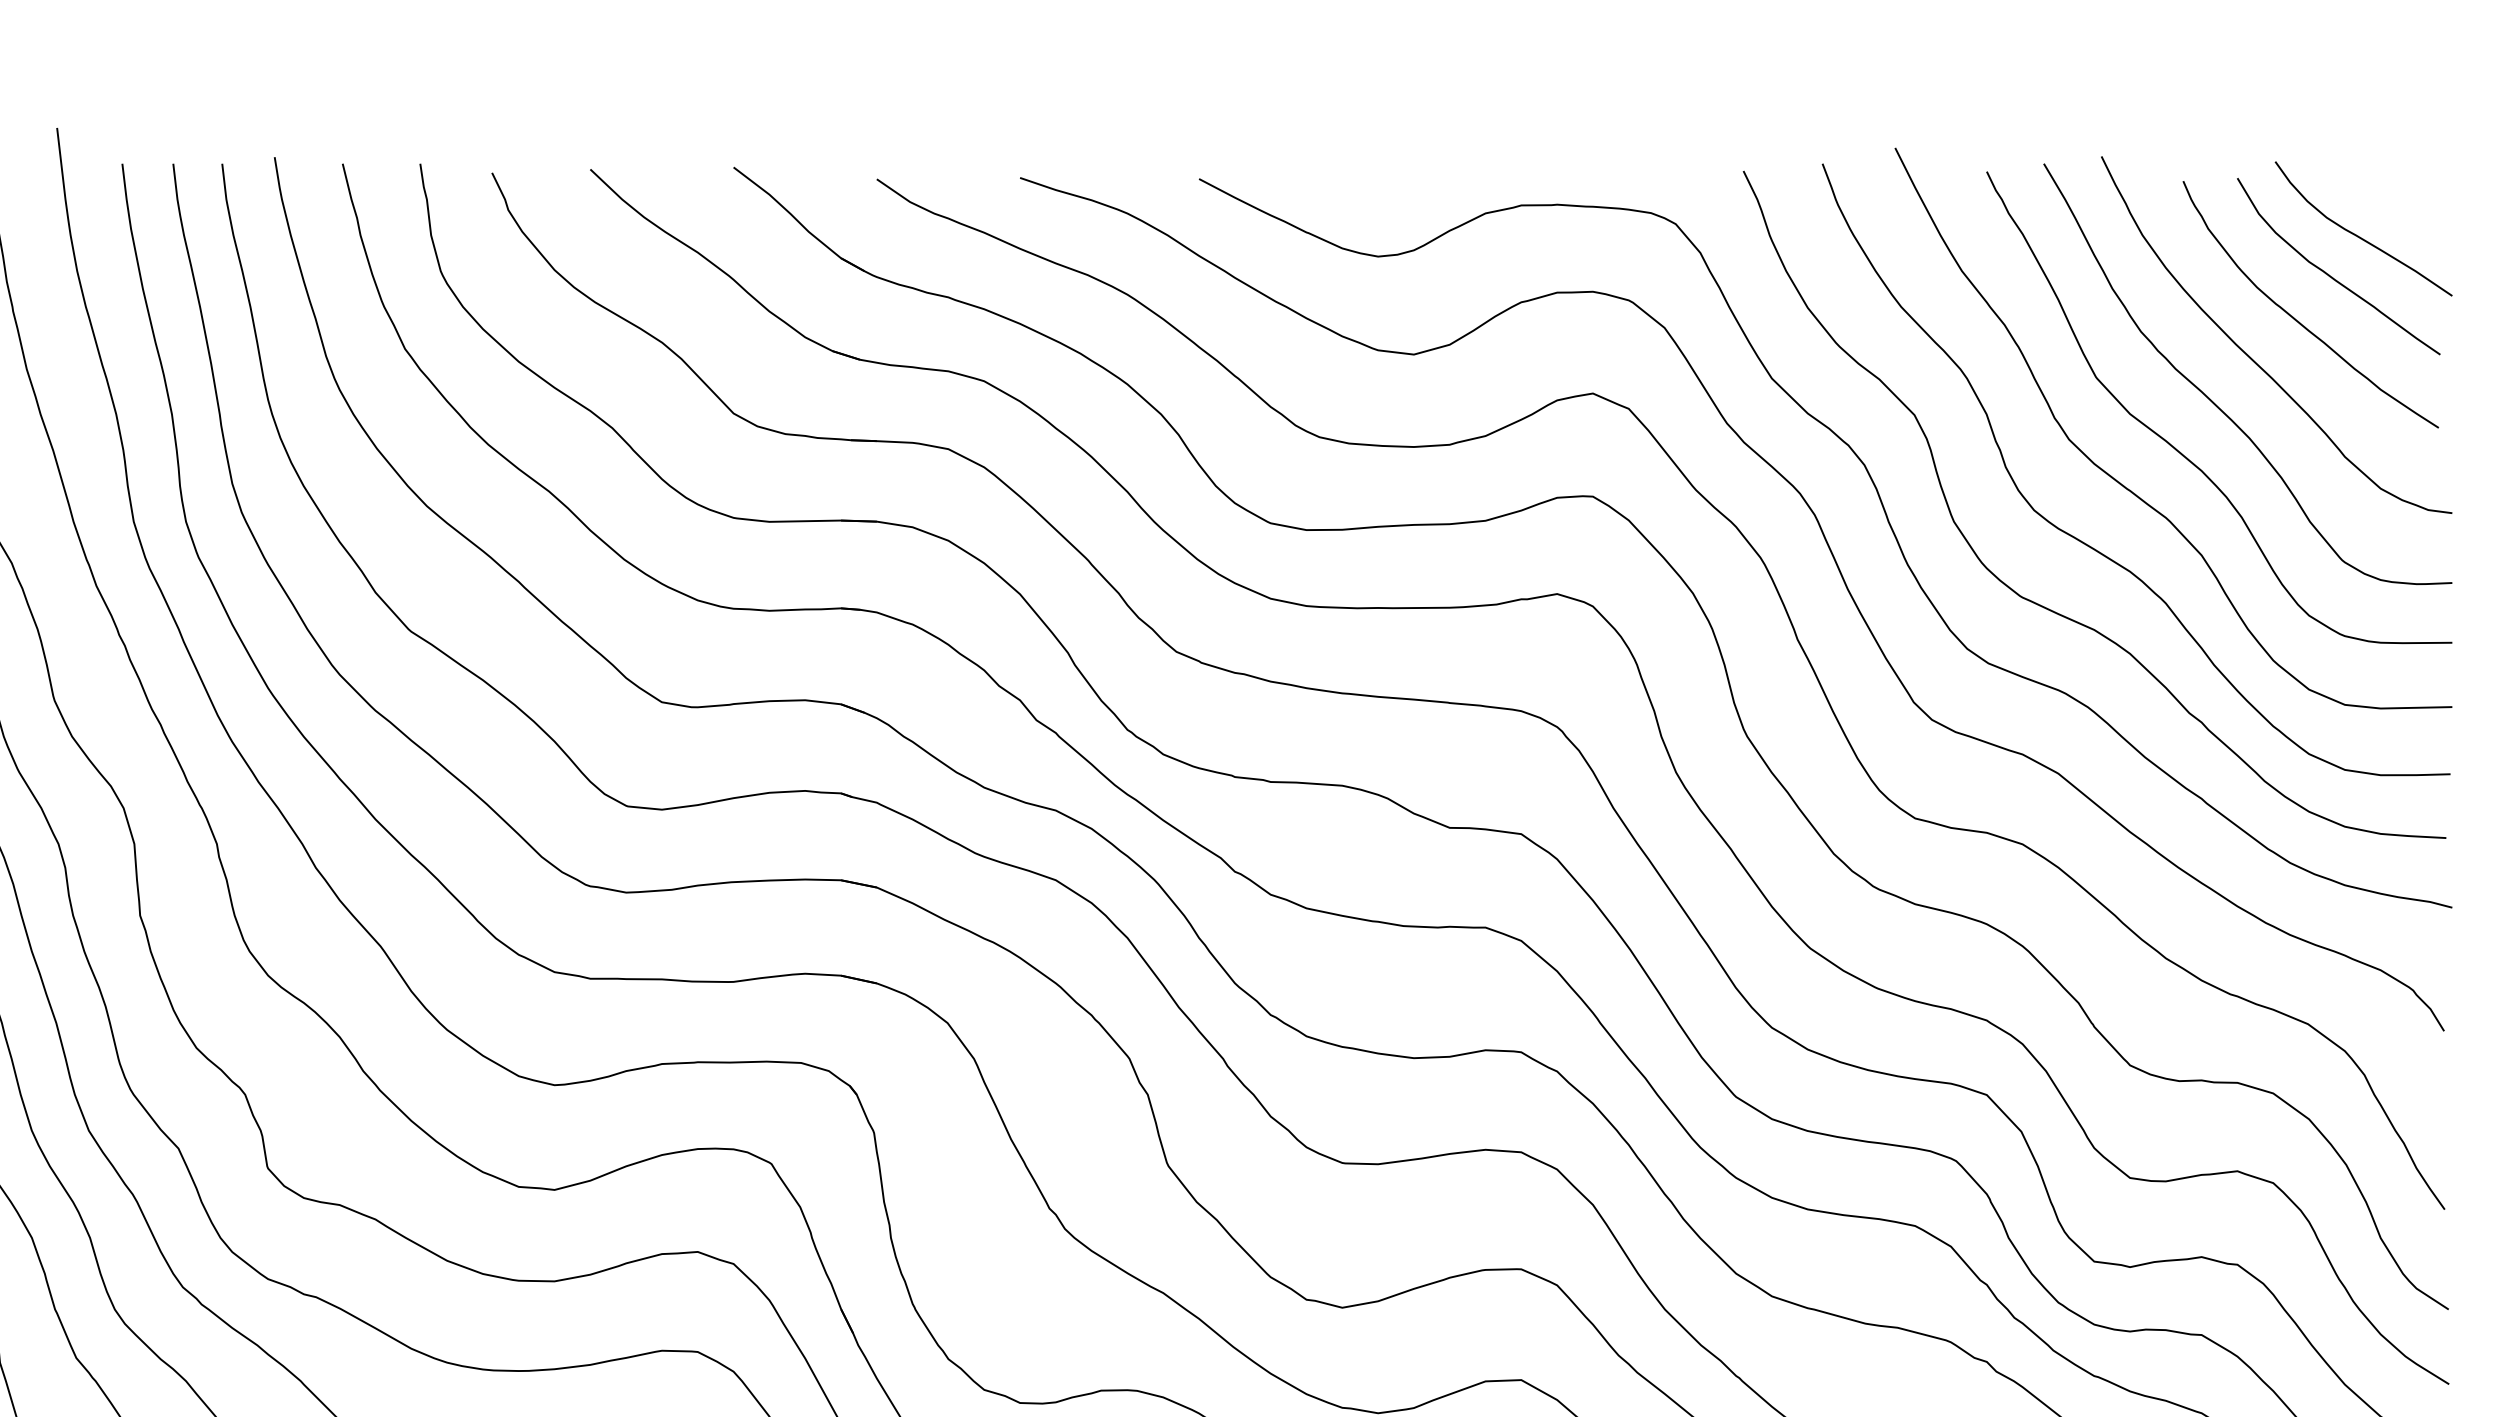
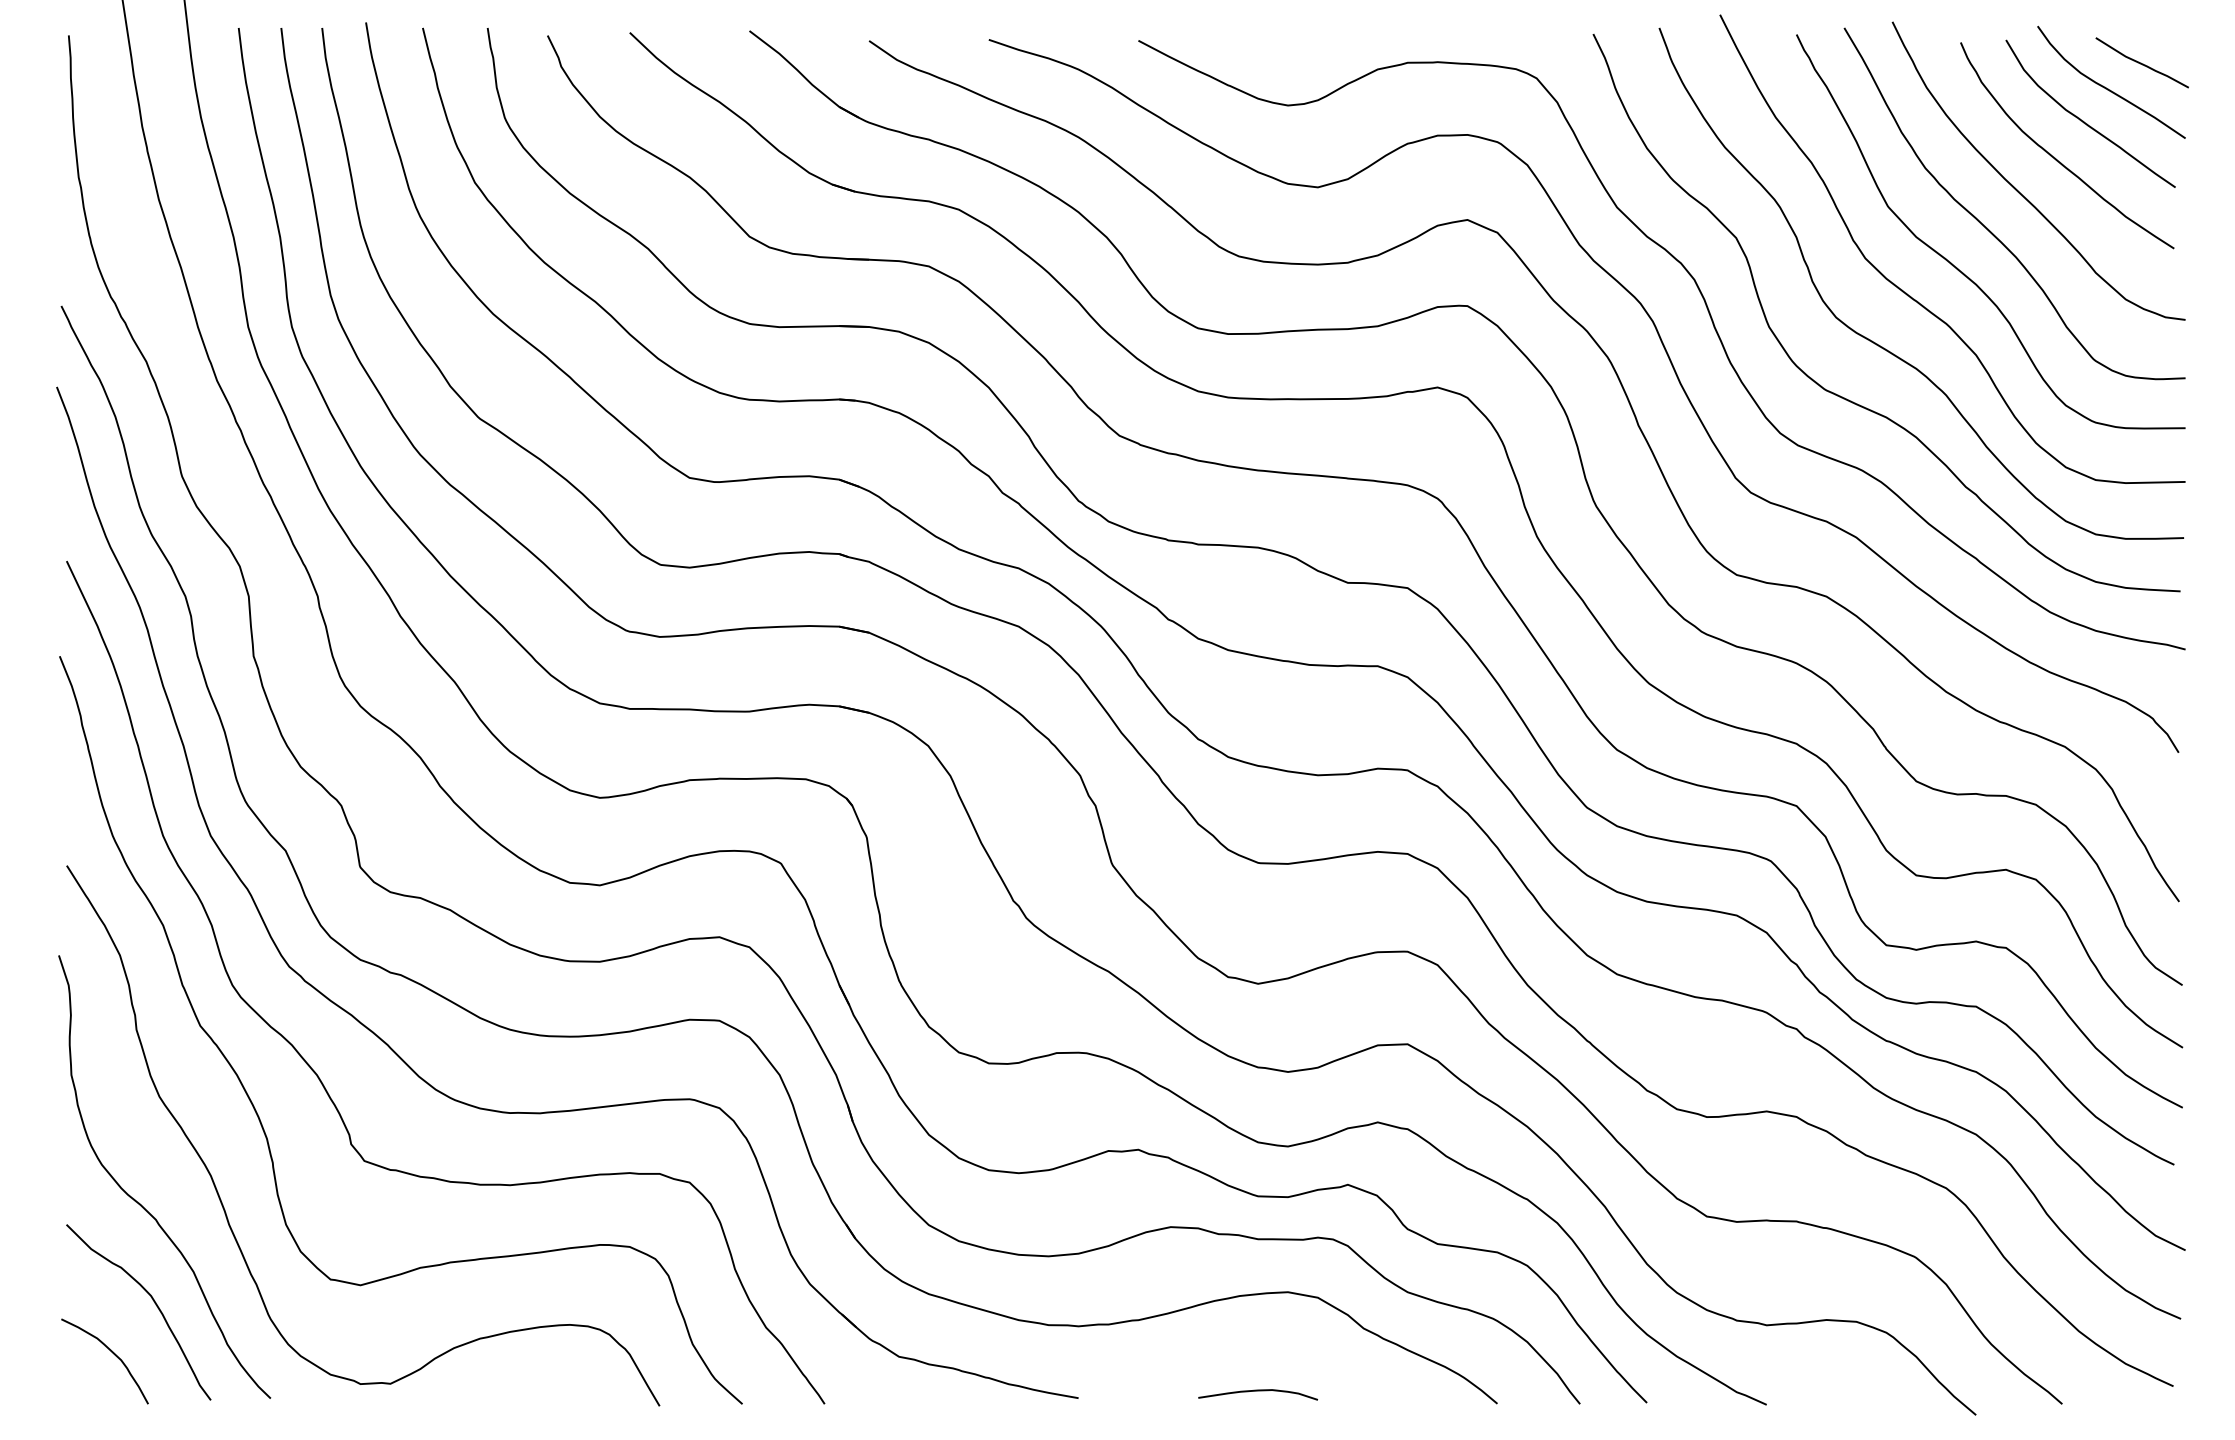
curve: (2399, 205) -> (2141, 62), added

